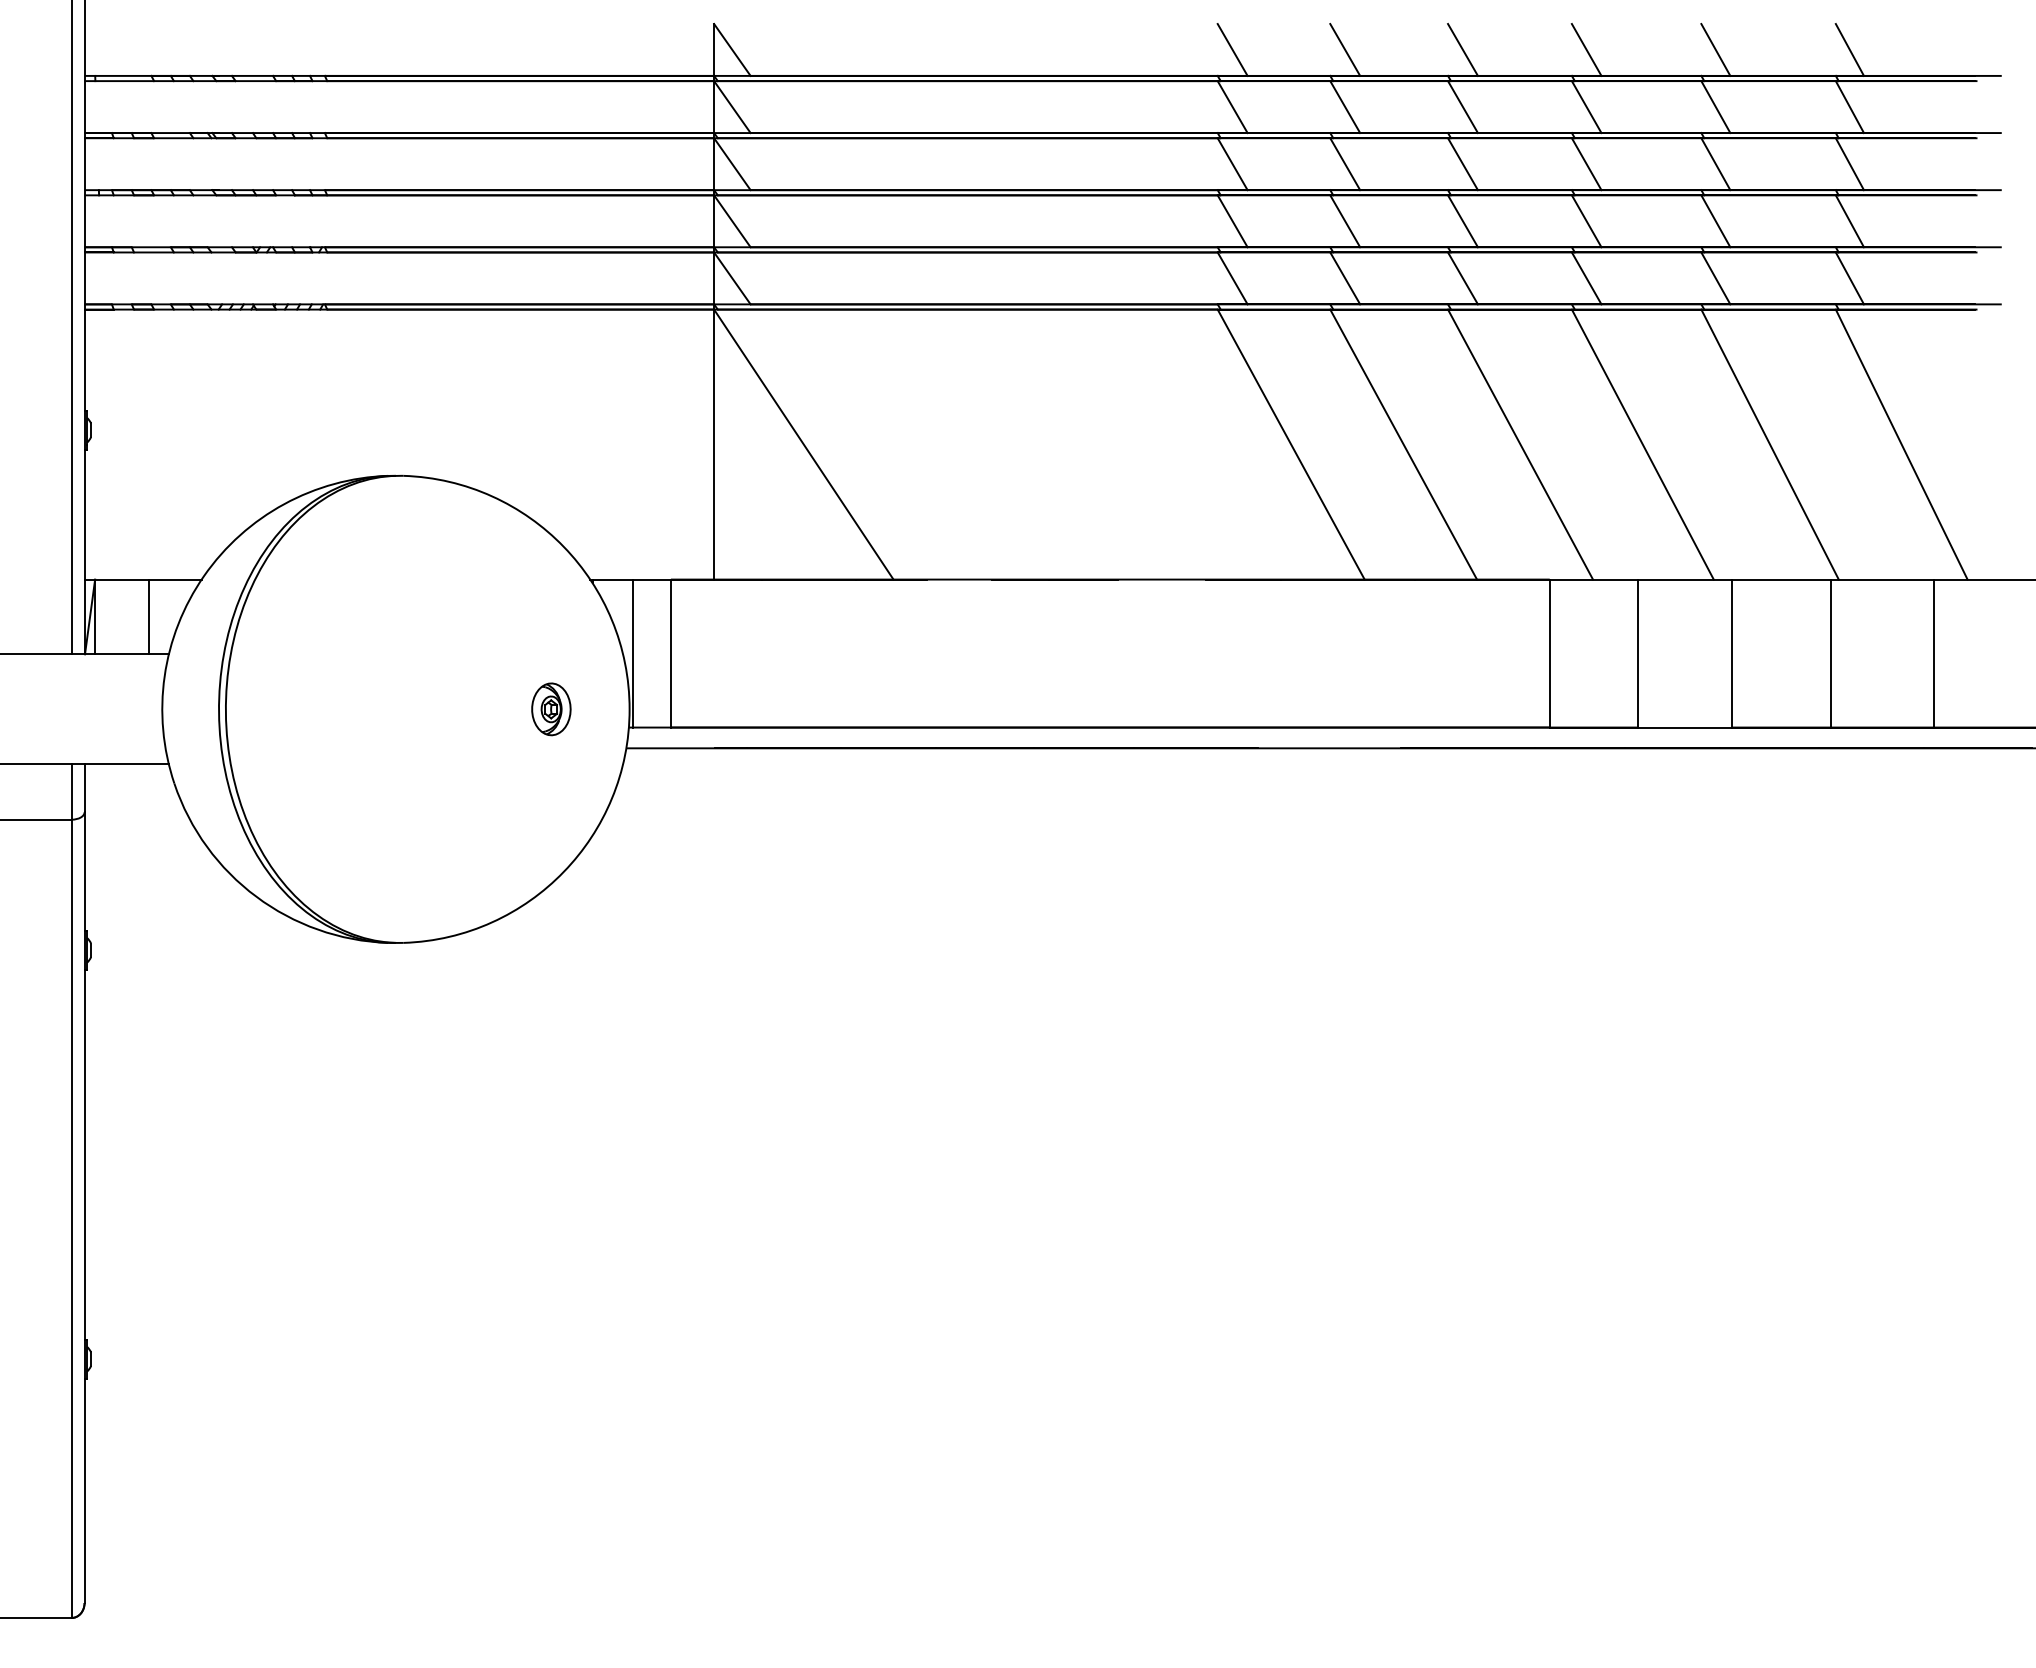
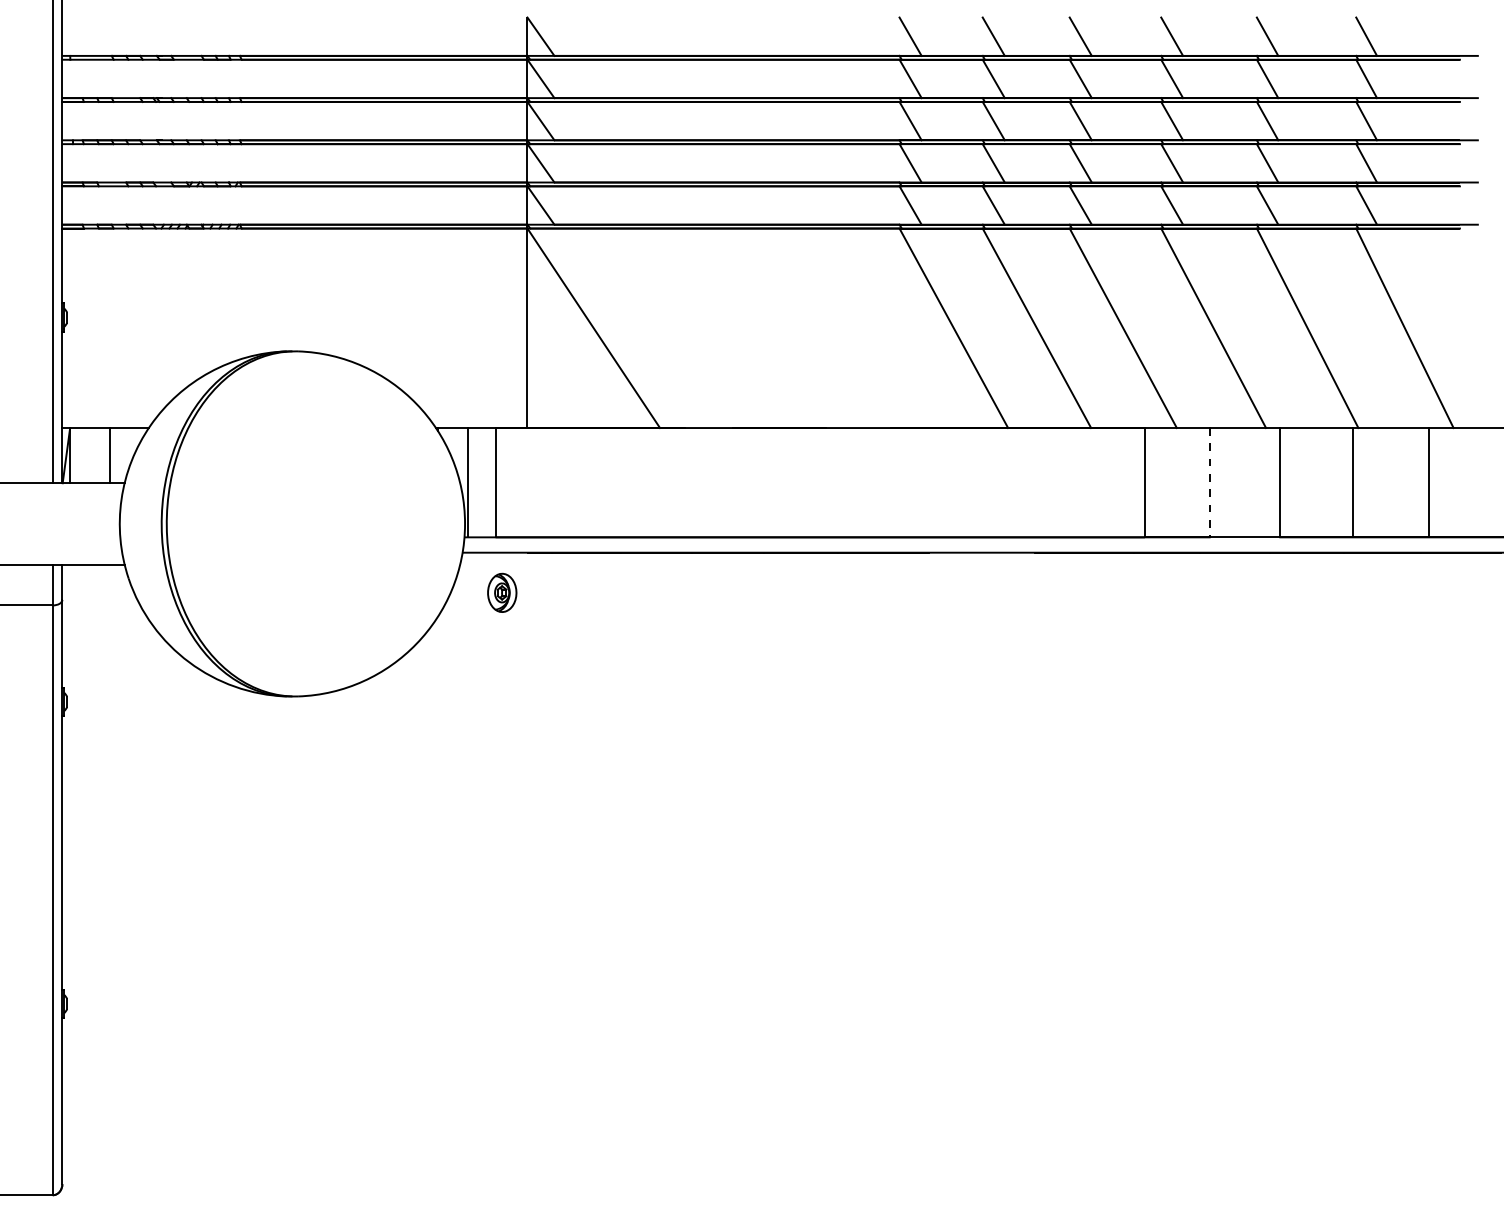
line: (1638, 653) -> (1210, 482), solid -> dashed
part: (551, 708) -> (502, 592), moved

